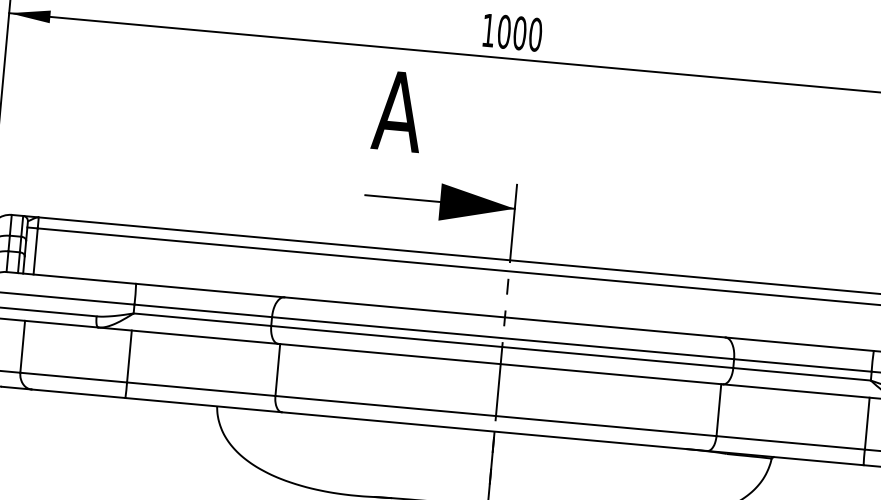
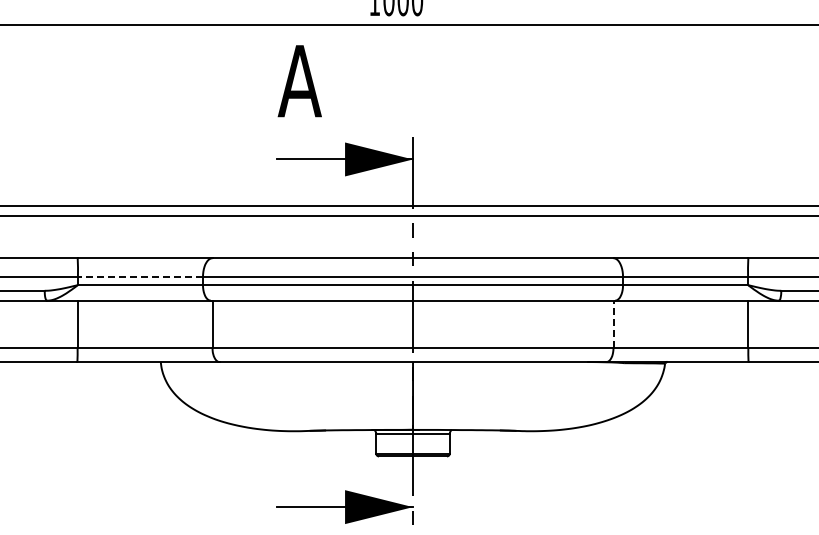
line: (203, 311) -> (140, 277), solid -> dashed
line: (718, 410) -> (613, 324), solid -> dashed

